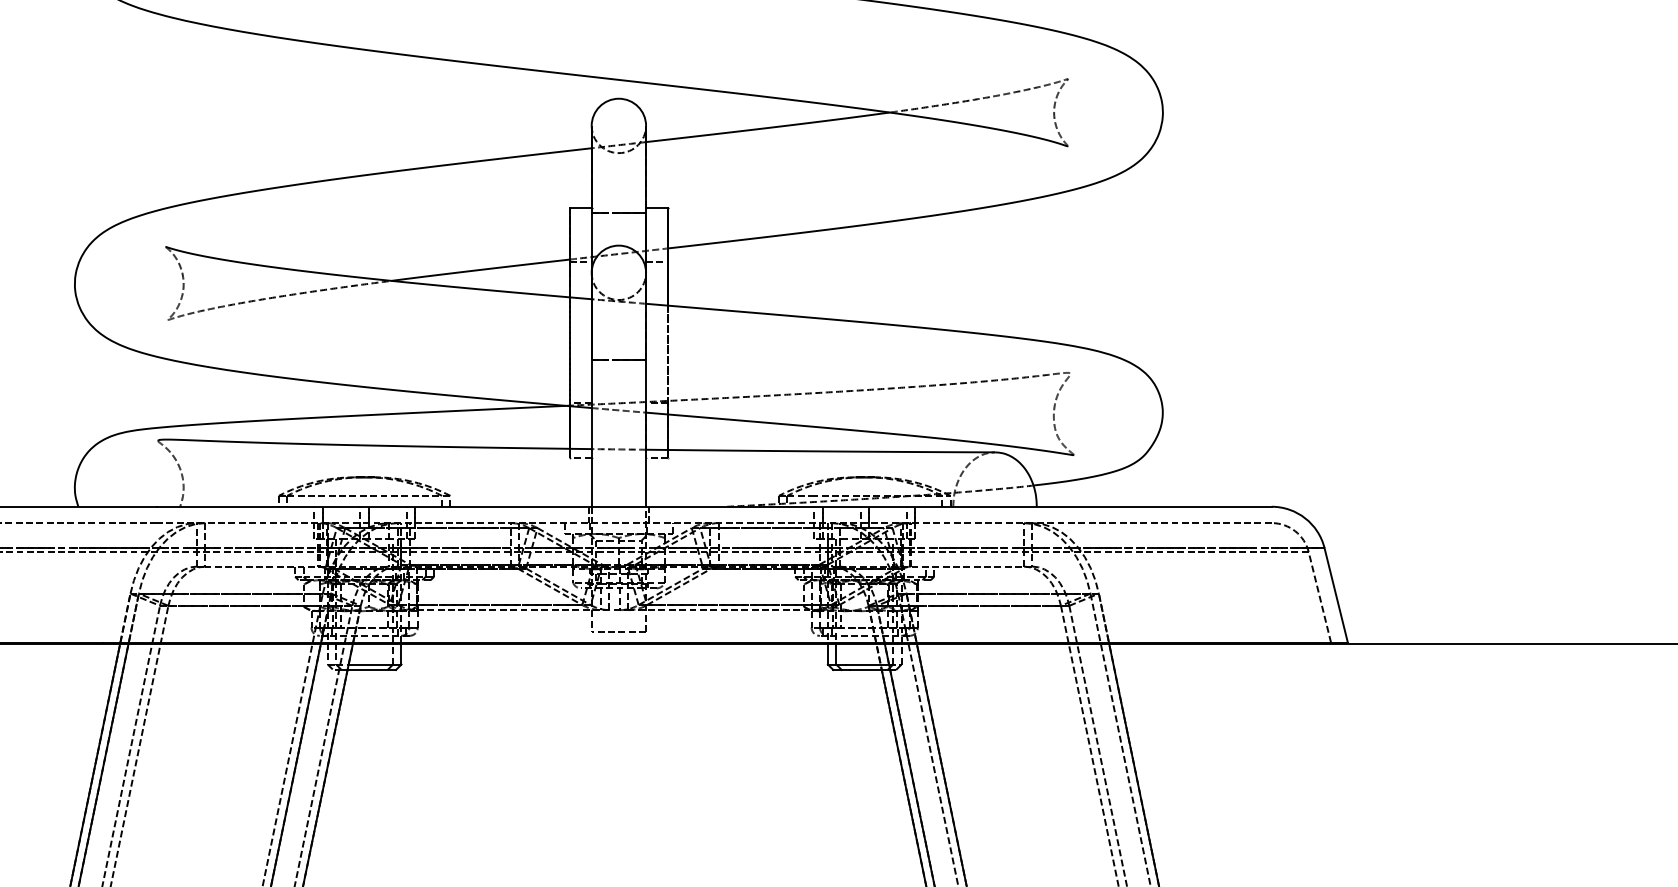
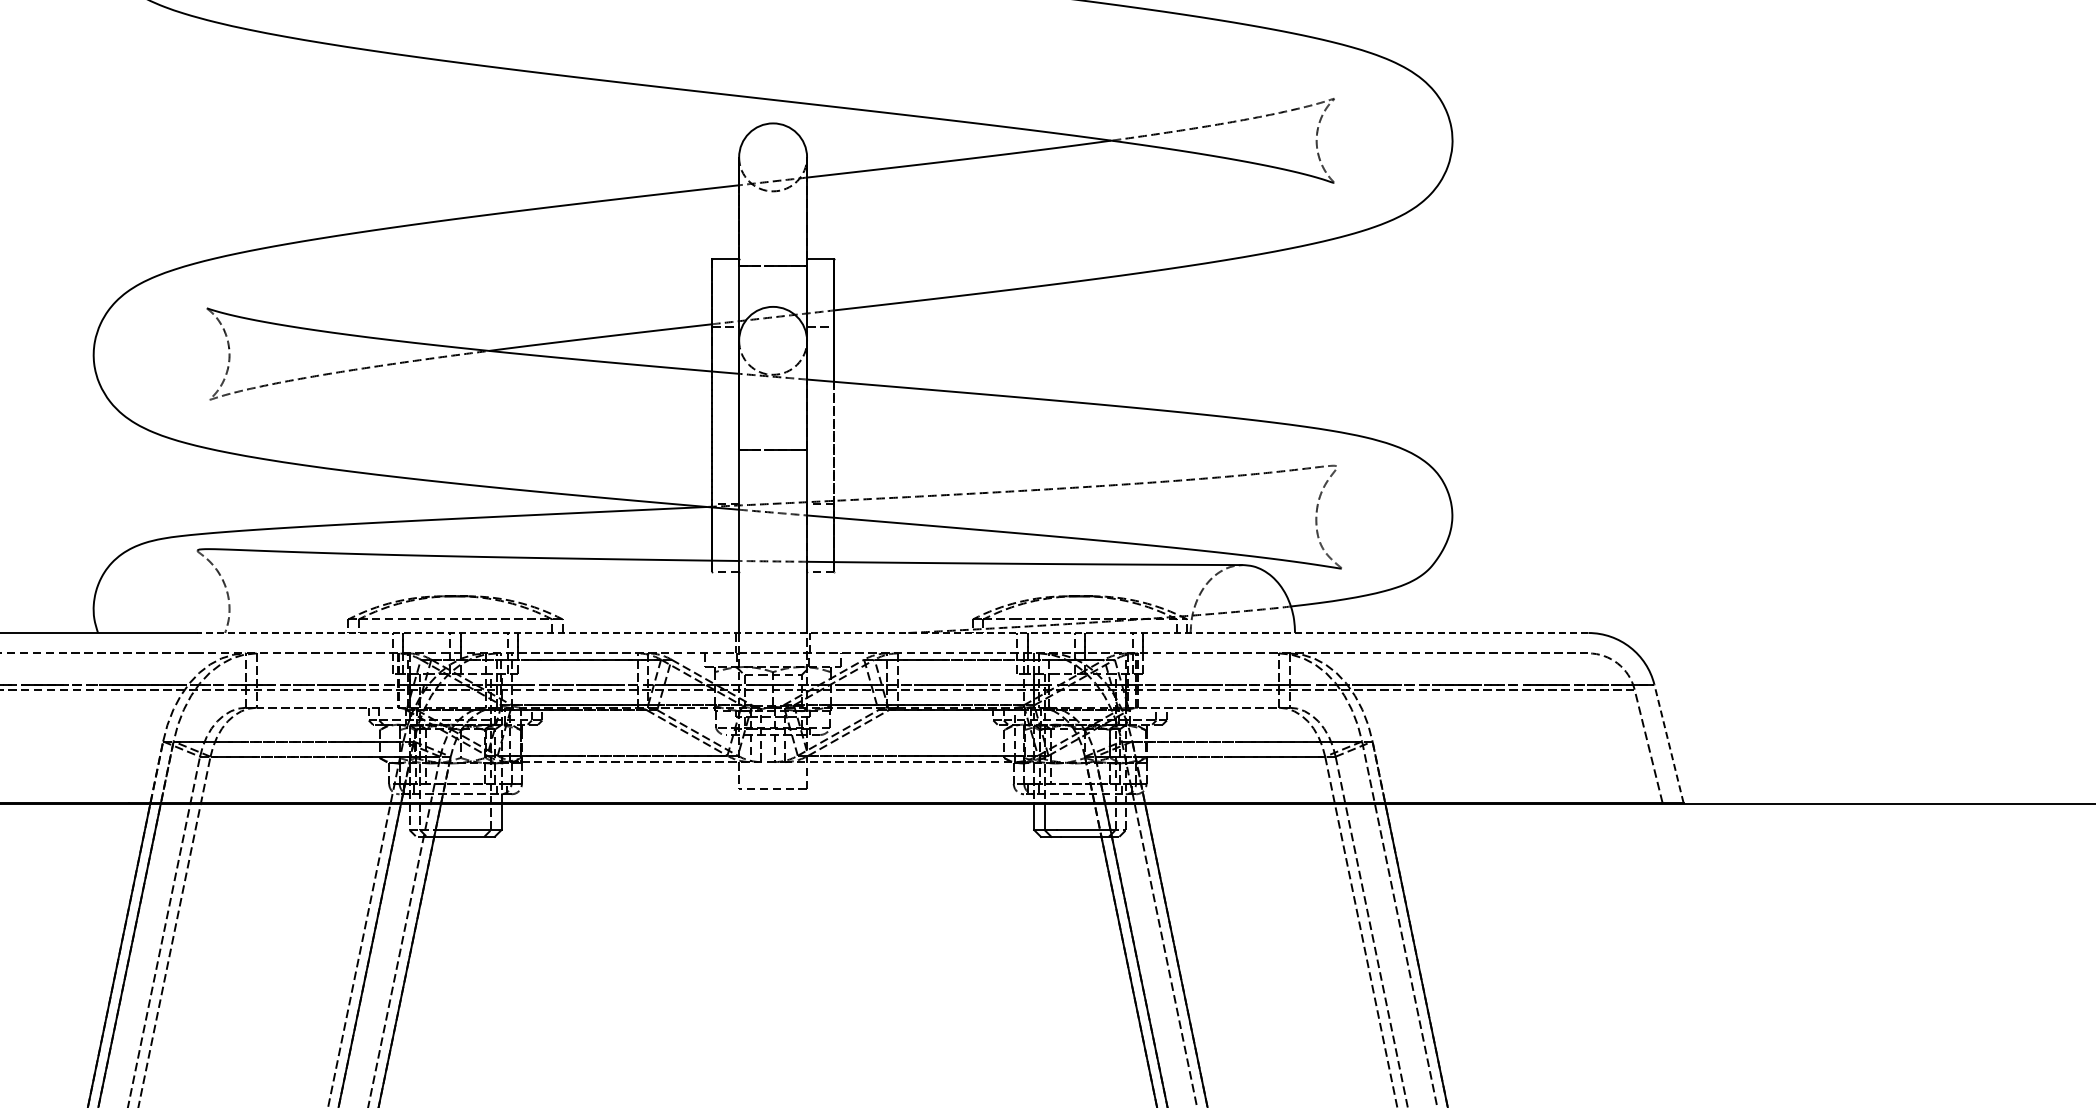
line: (714, 507) -> (892, 633), solid -> dashed
line: (1335, 595) -> (1668, 743), solid -> dashed

